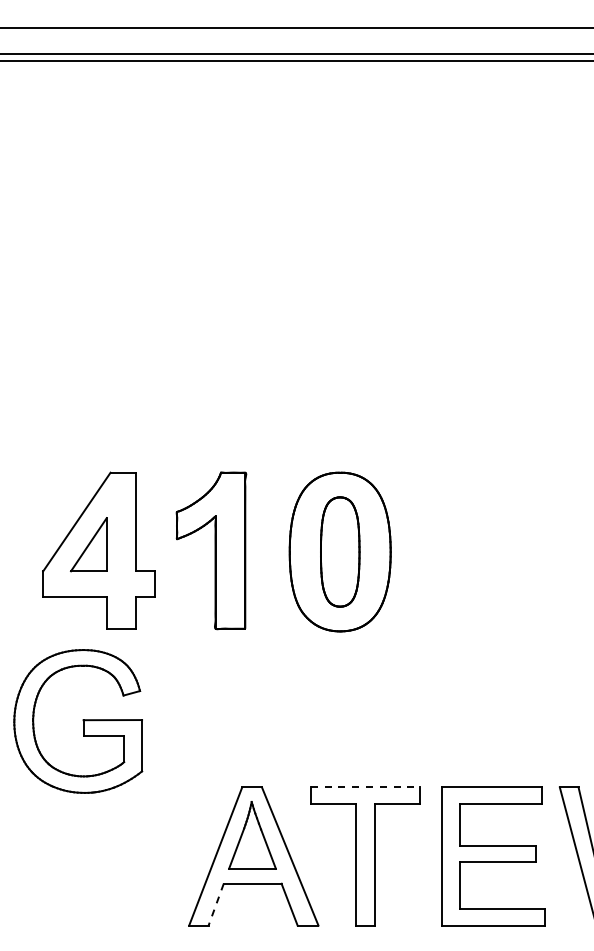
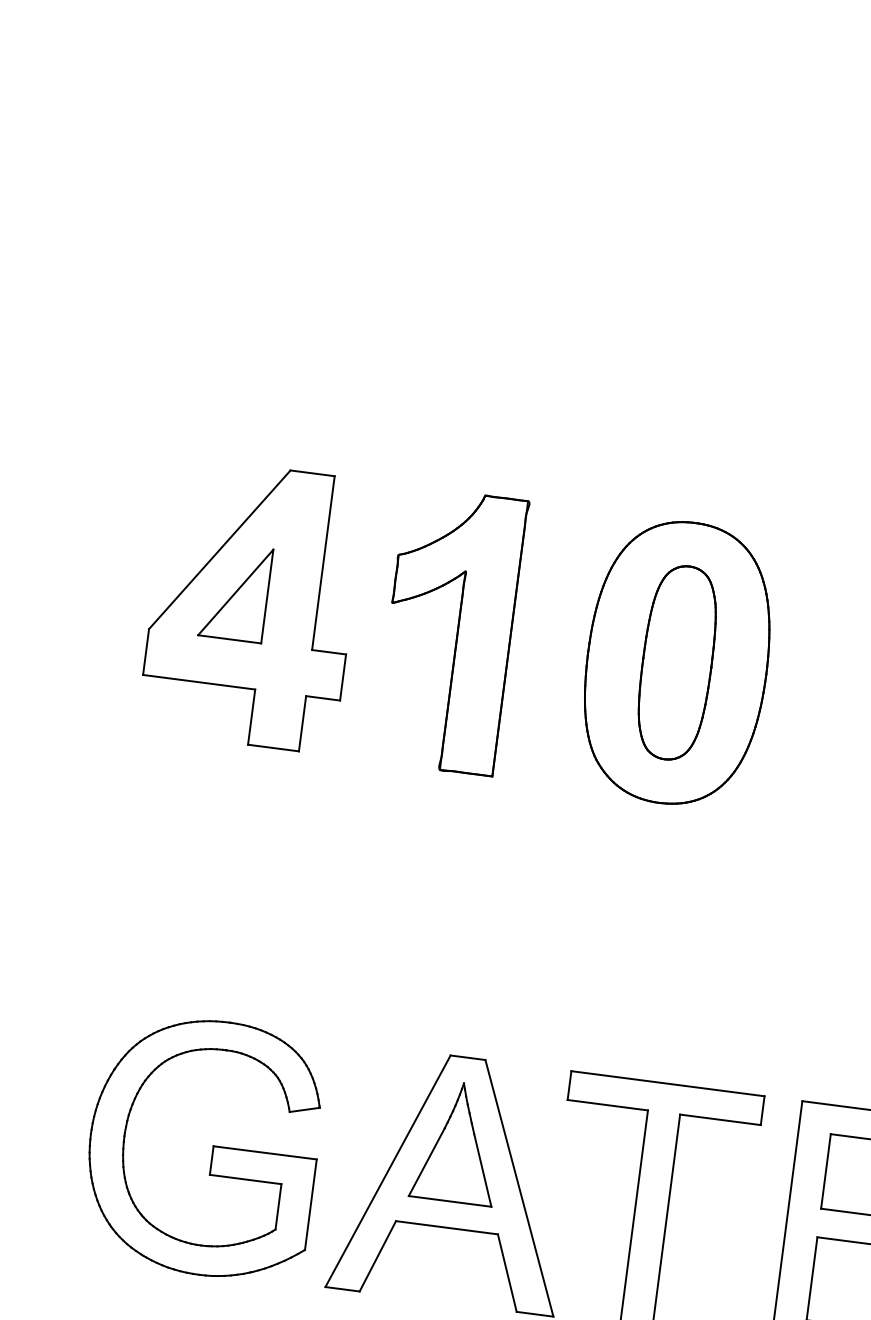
part: (78, 721) -> (204, 1147), moved
line: (365, 787) -> (667, 1083), dashed -> solid
line: (216, 905) -> (378, 1257), dashed -> solid

